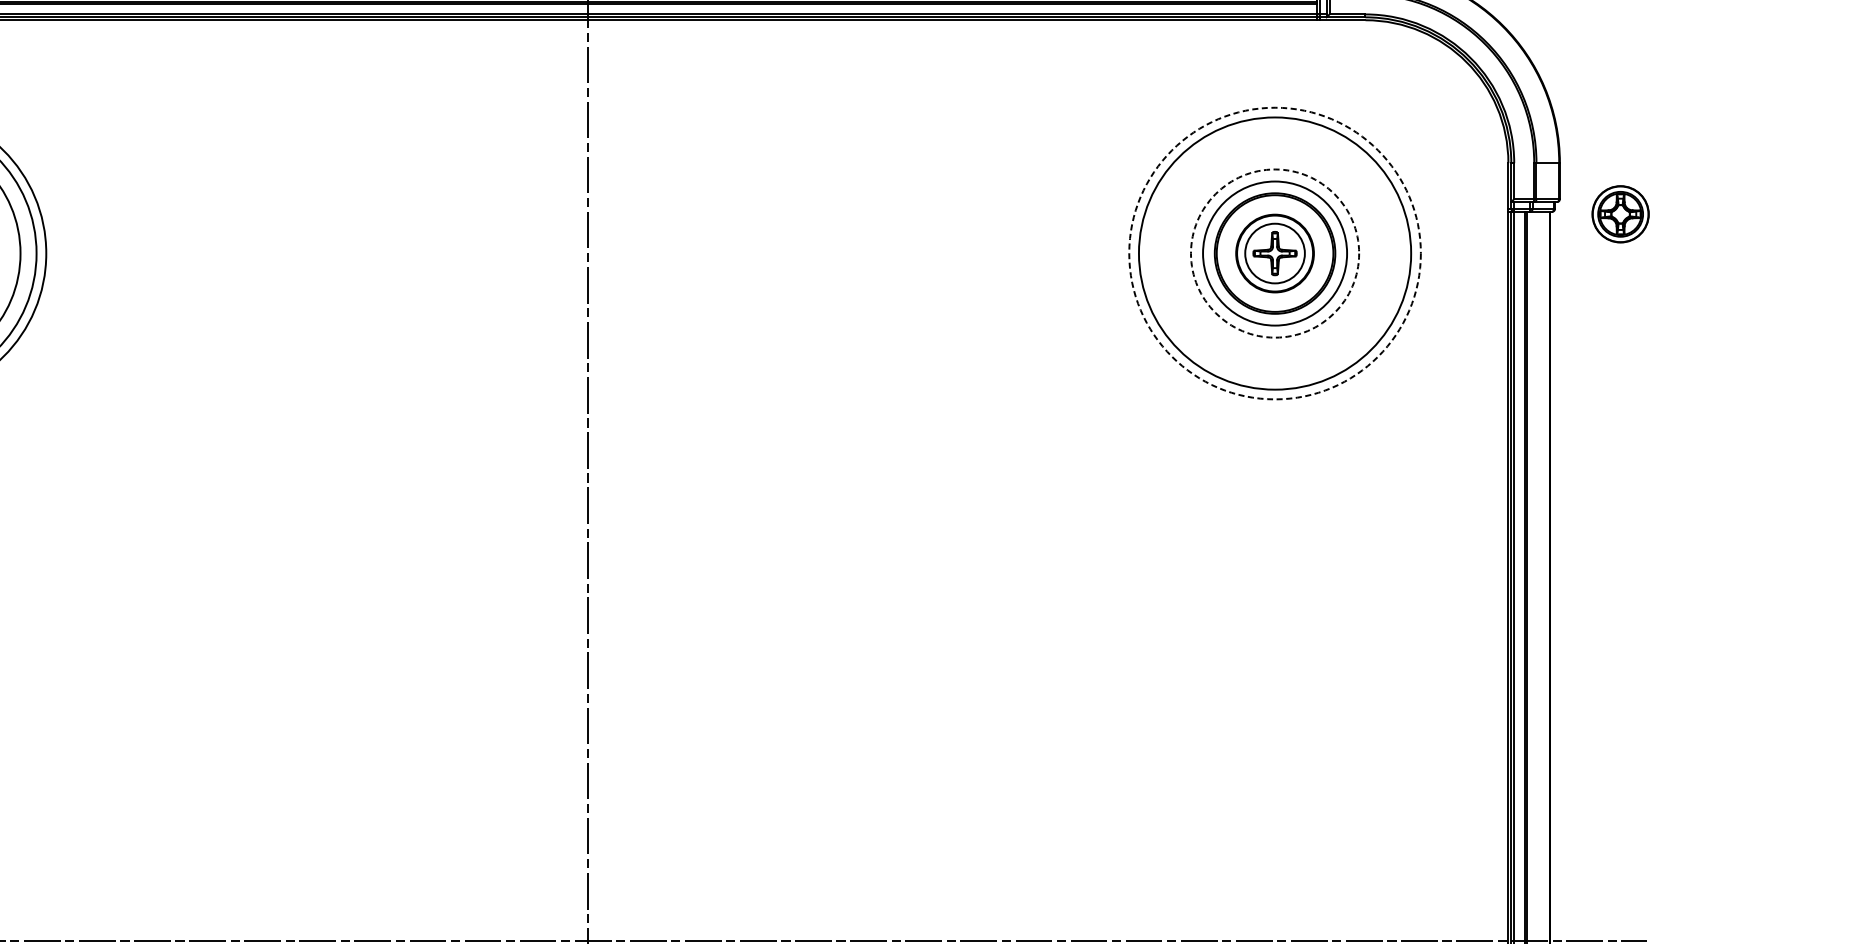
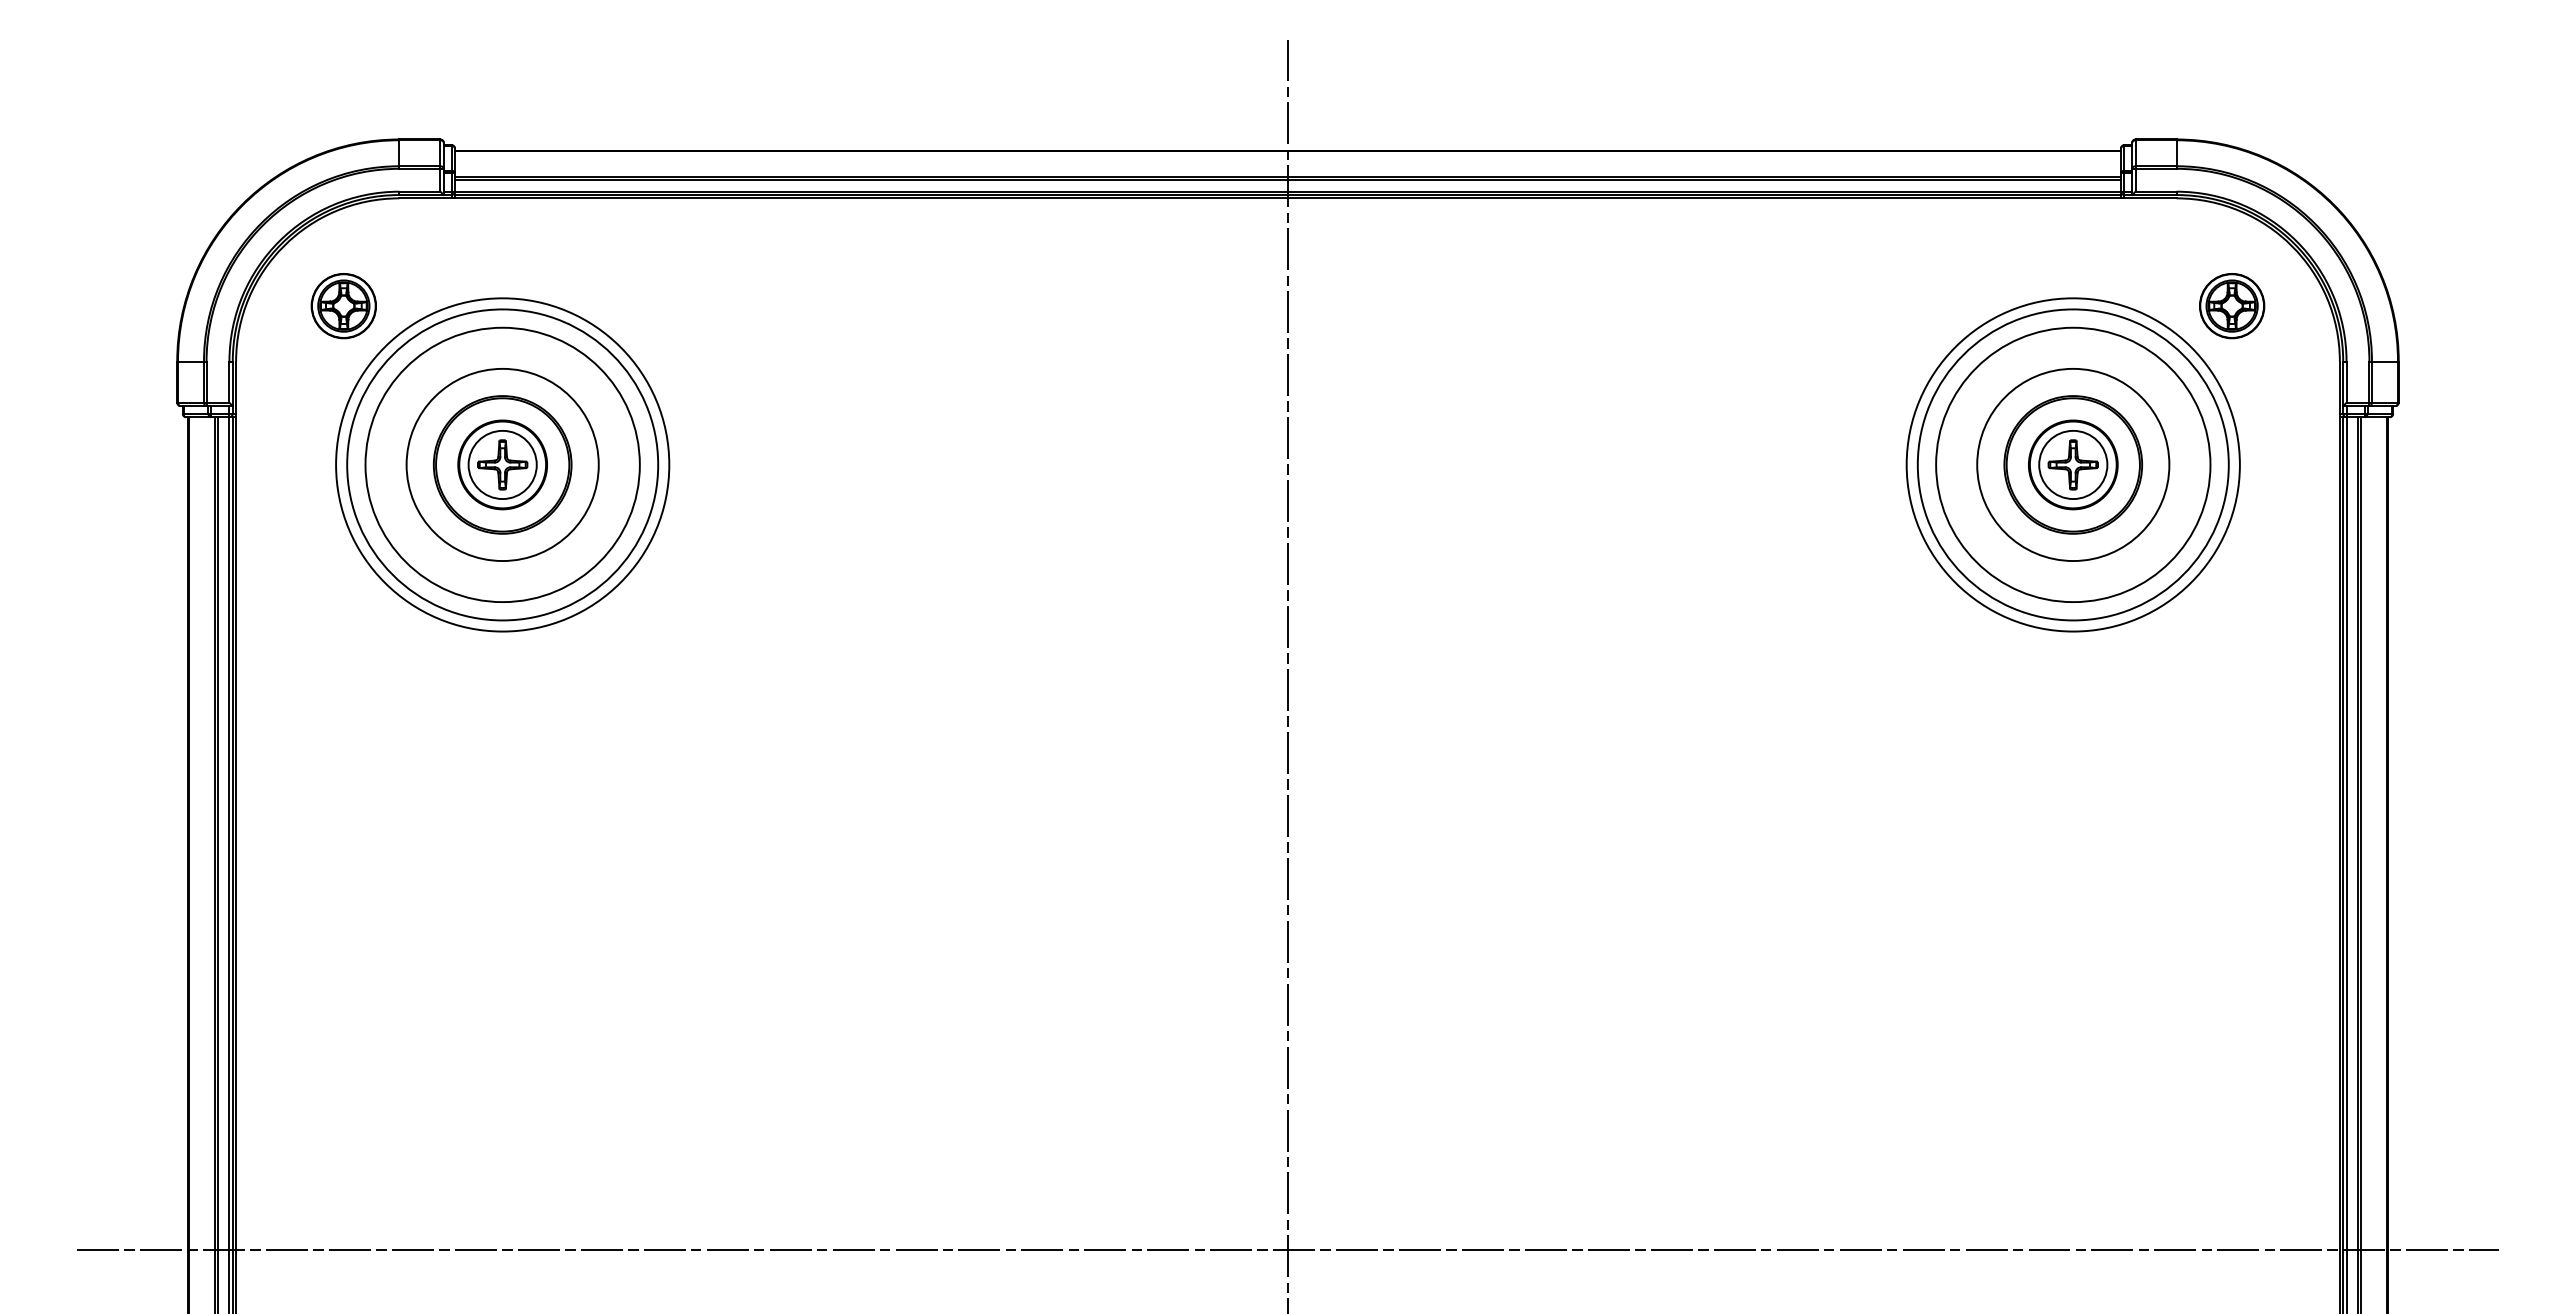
part: (1620, 214) -> (2232, 306), moved
circle: (1274, 253) -> (2072, 464), dashed -> solid
circle: (1275, 253) -> (2073, 464), dashed -> solid
circle: (1275, 253) -> (2073, 464), size x1.67

